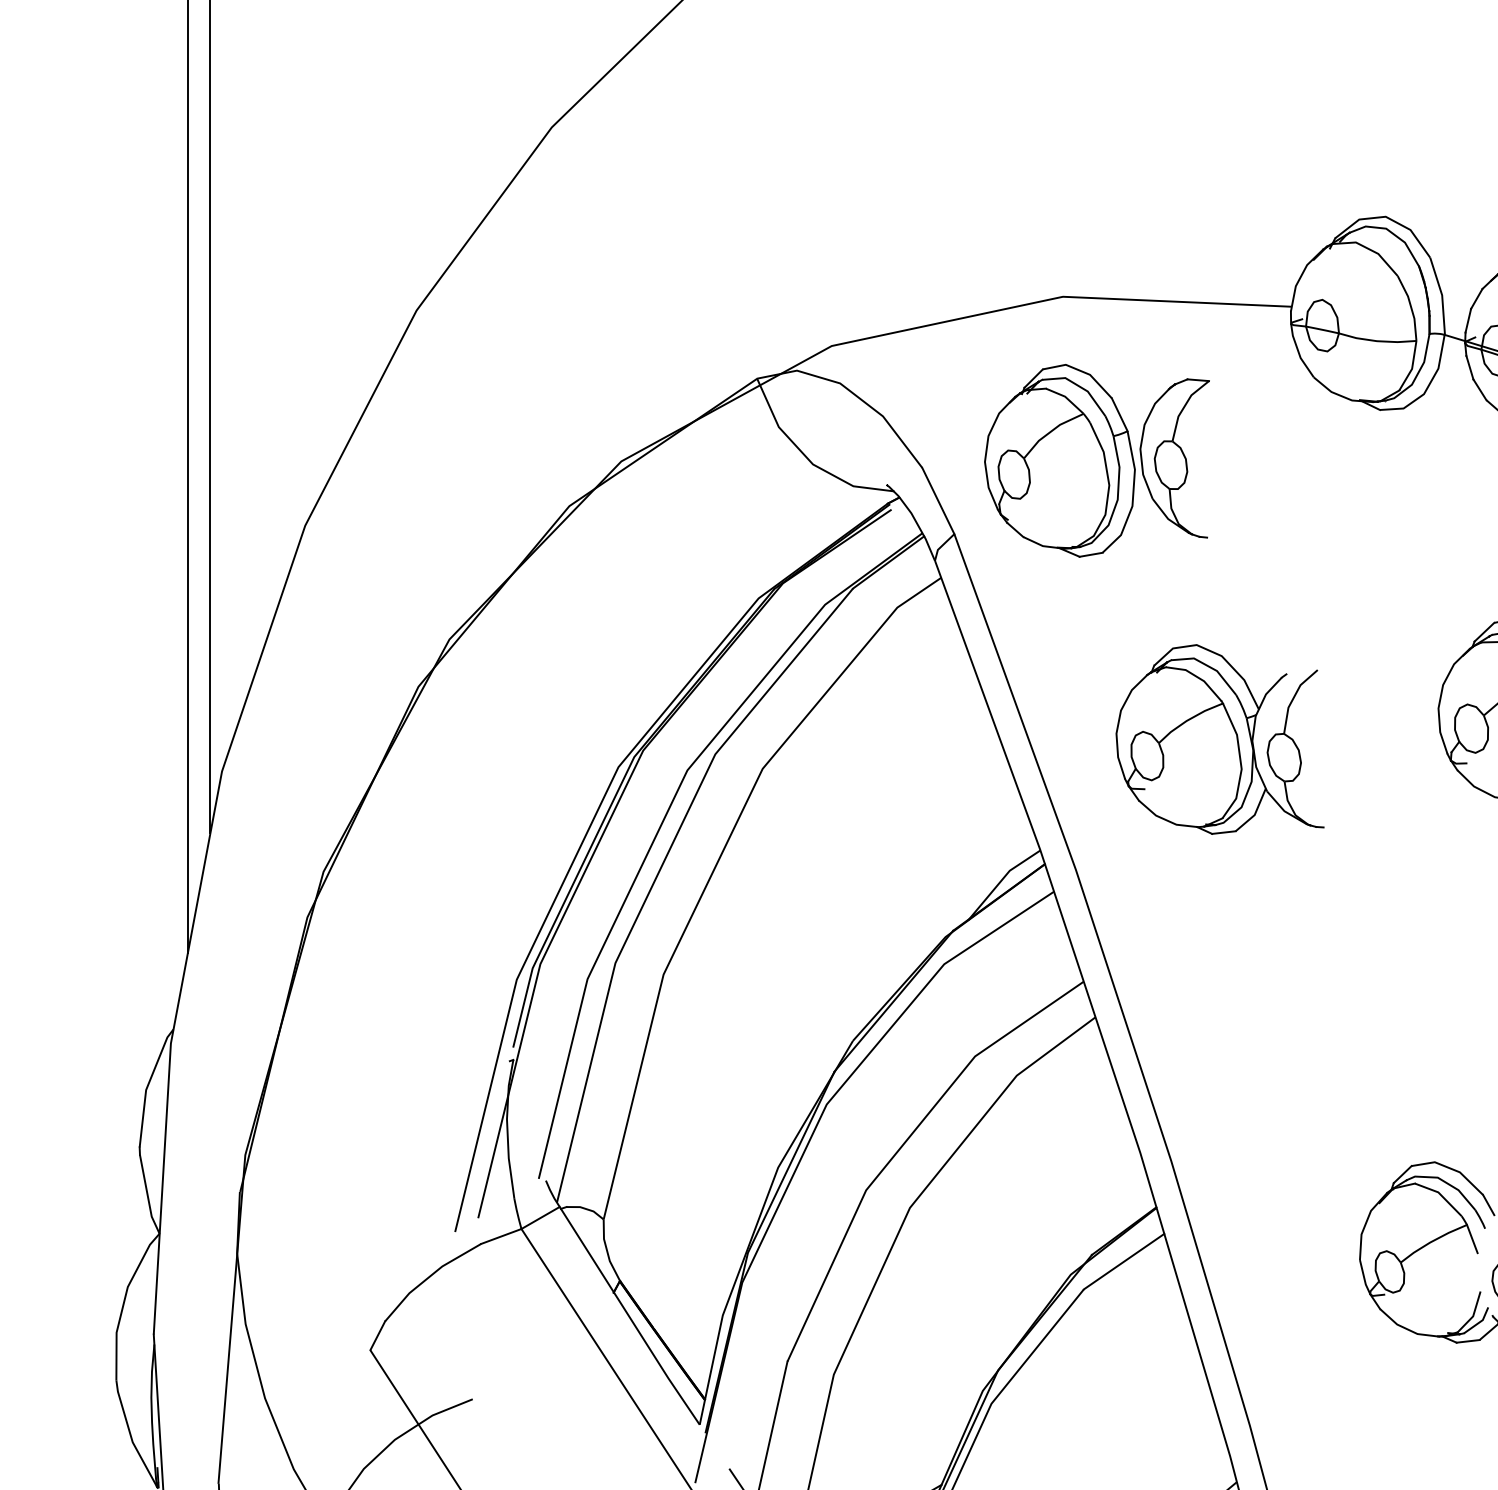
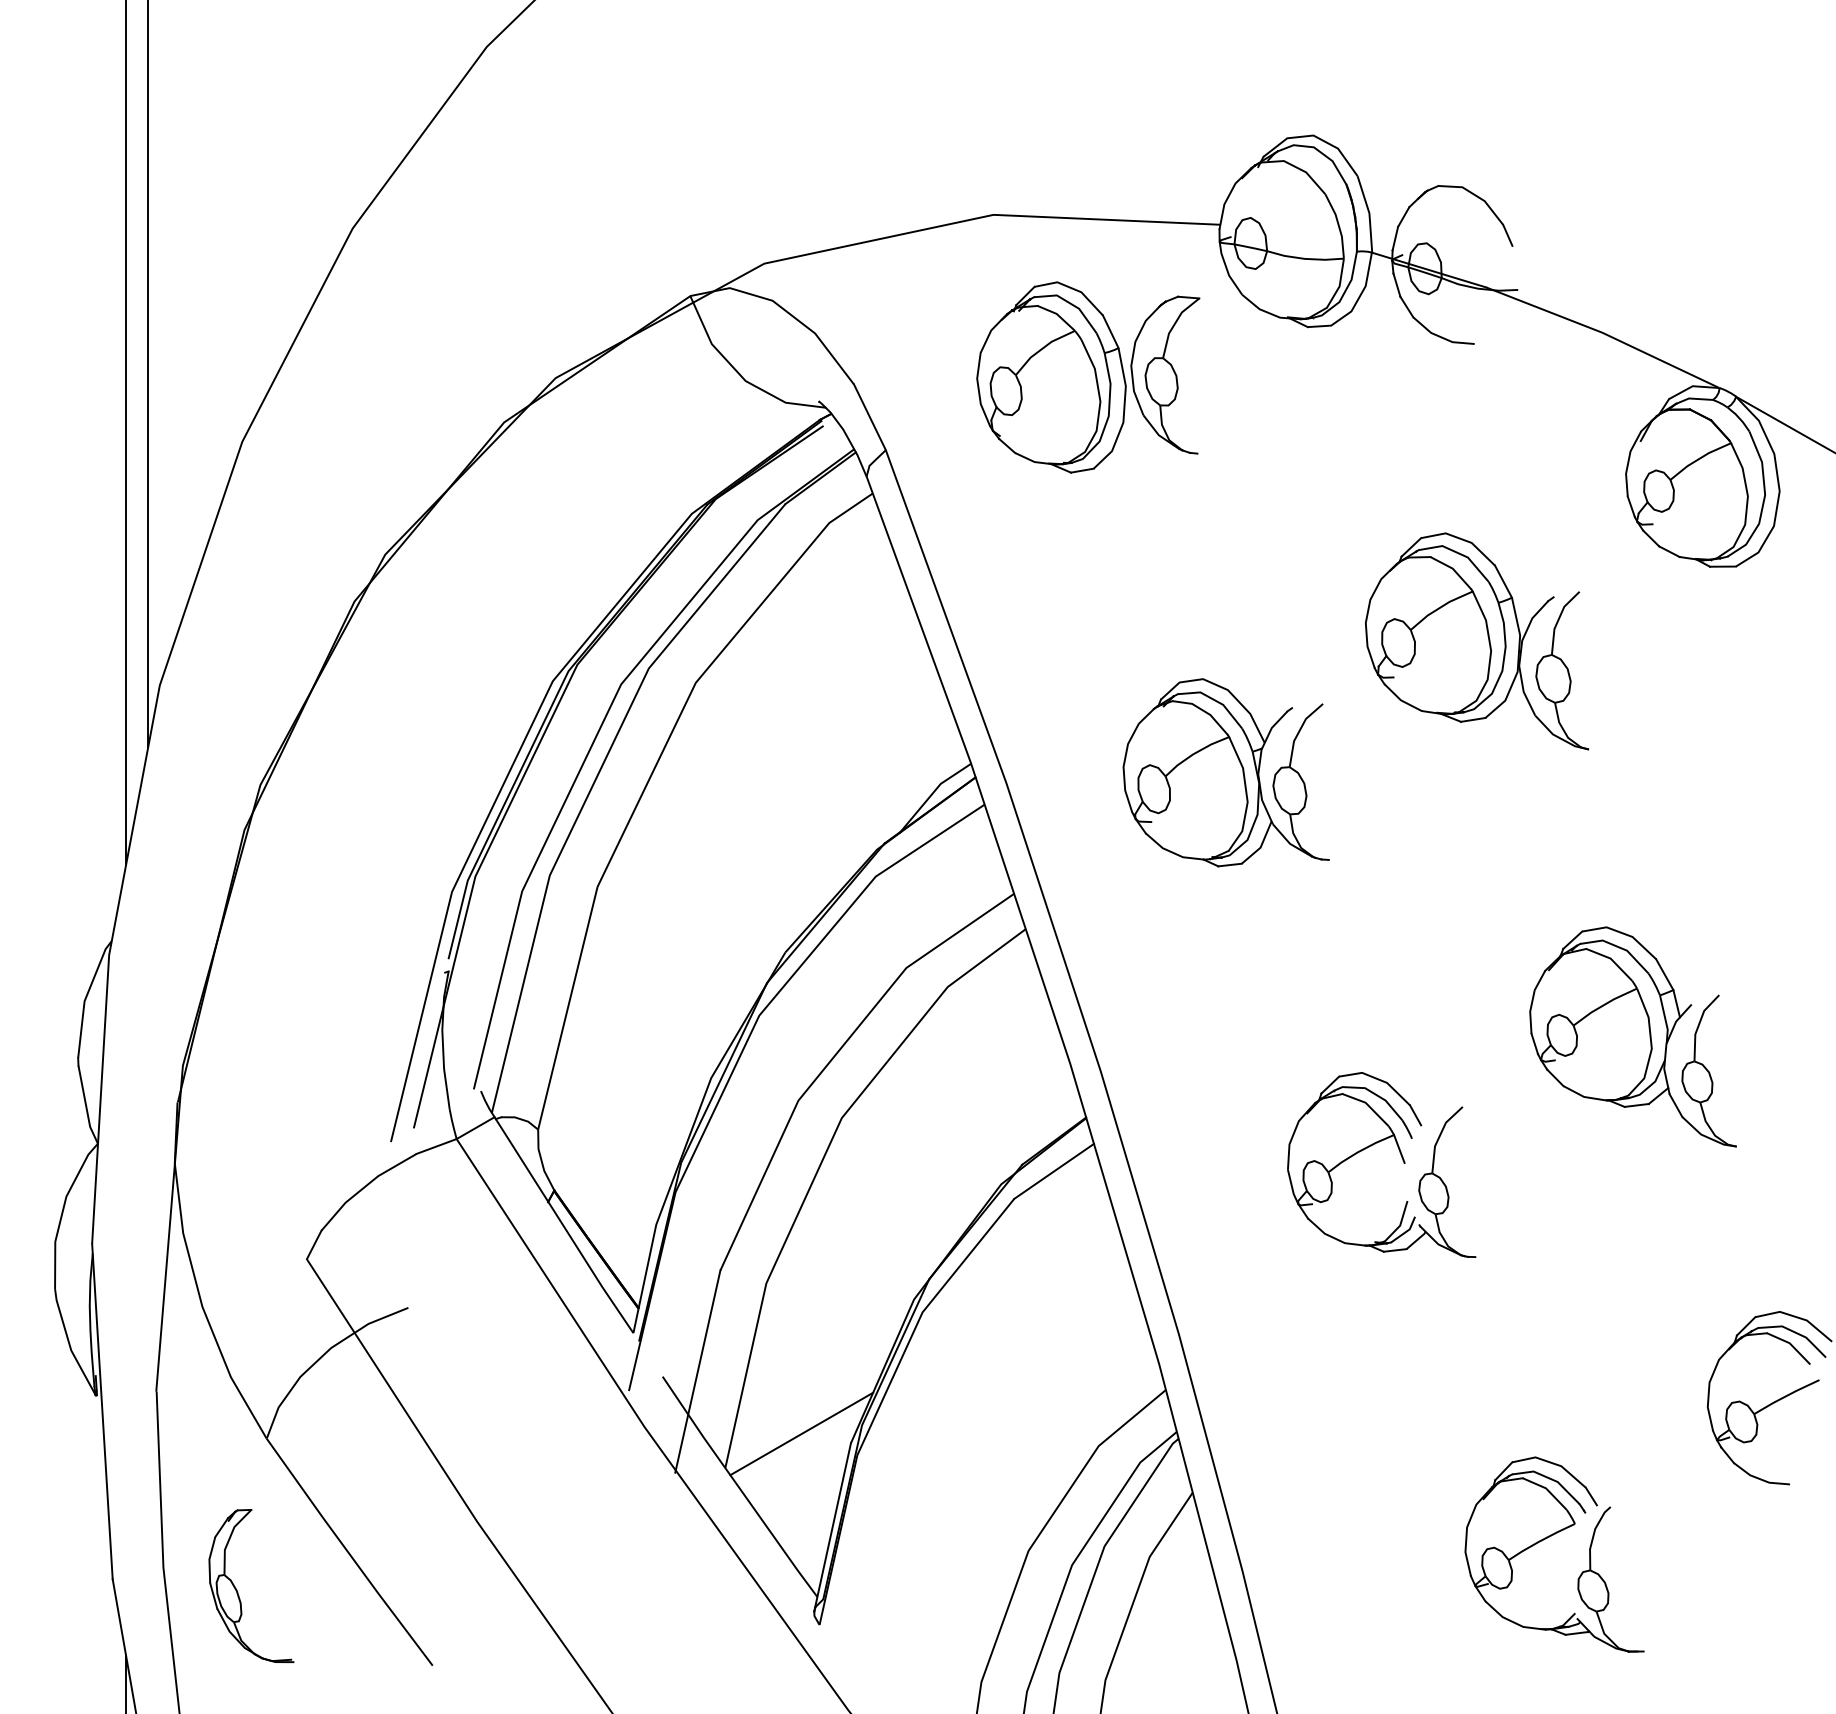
part: (1097, 460) -> (1088, 377), moved
part: (1219, 739) -> (1225, 772), moved

